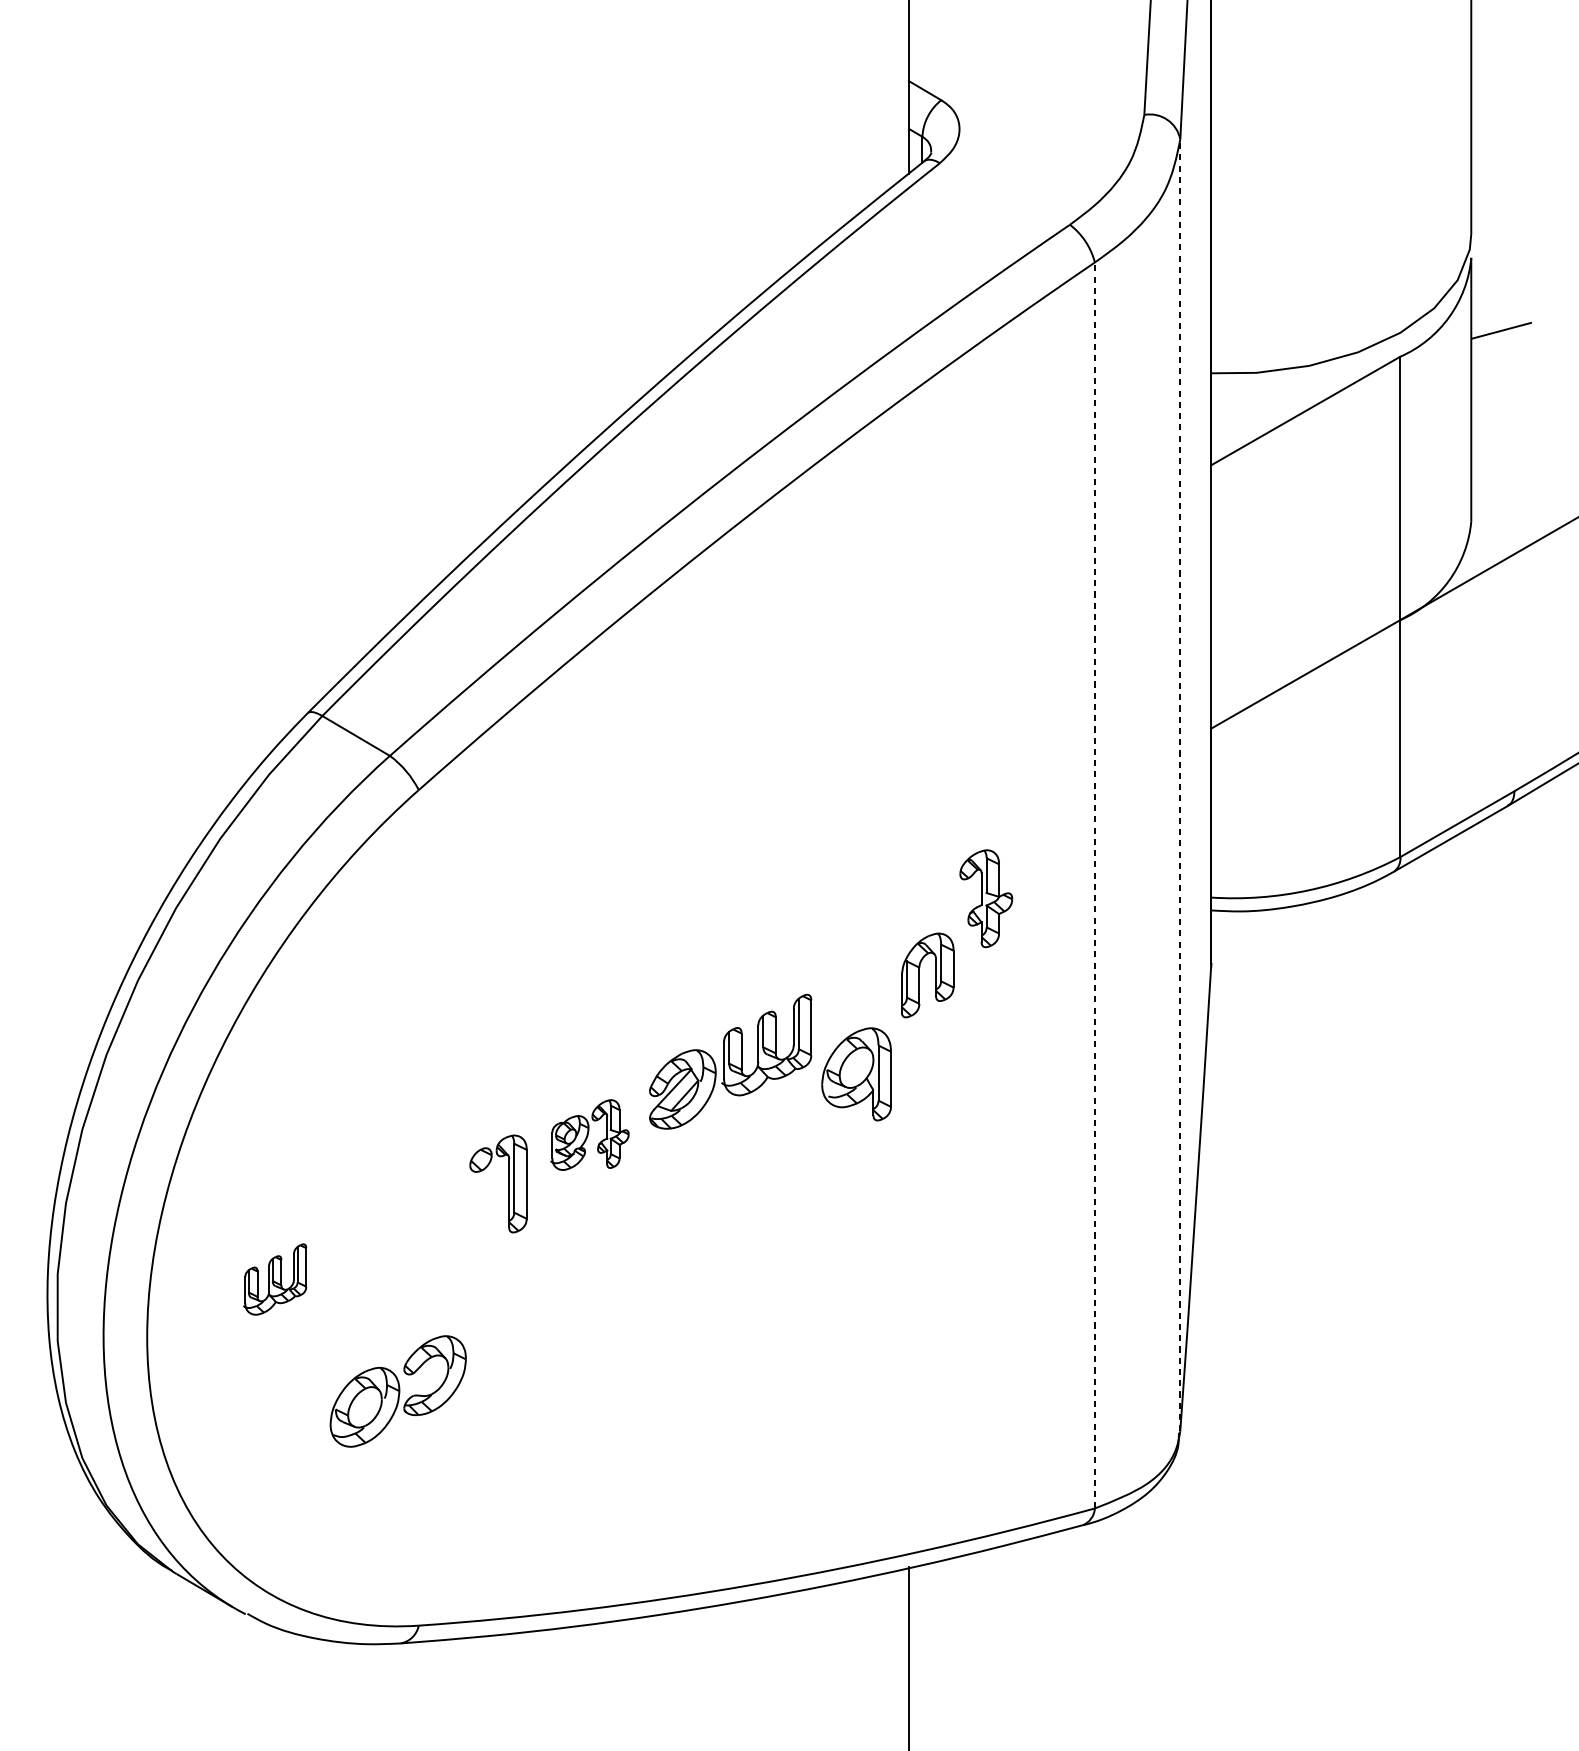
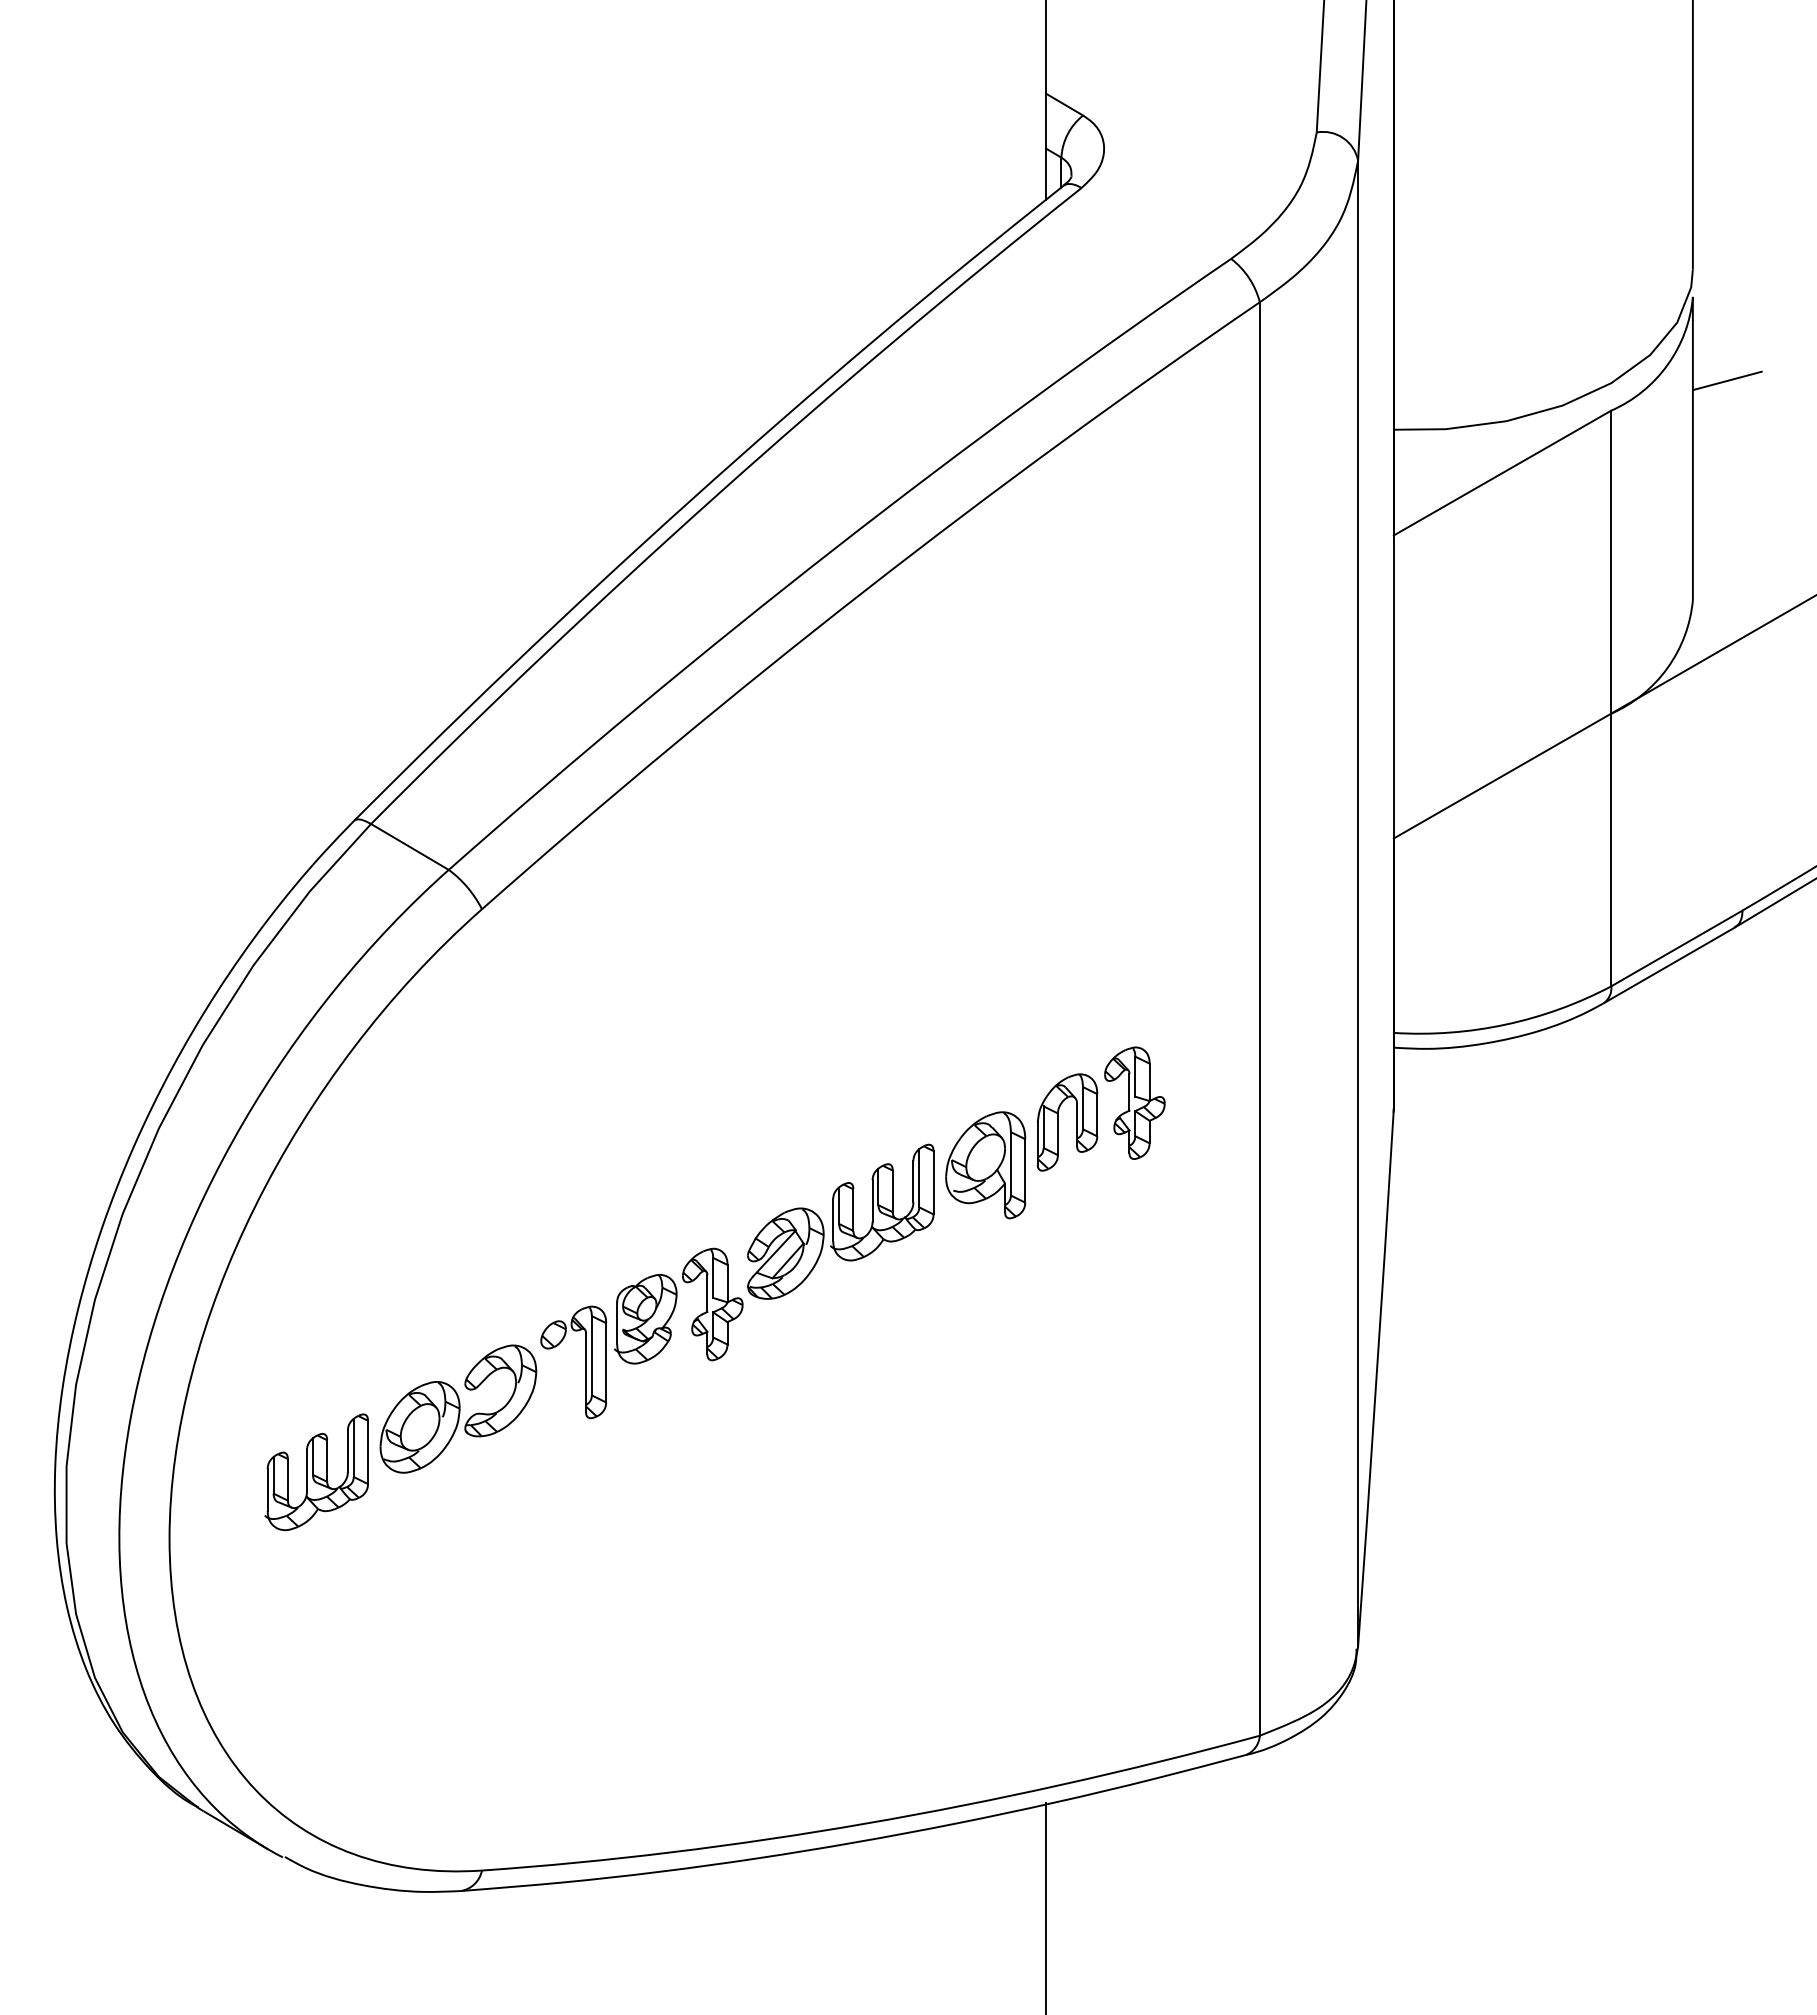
line: (1180, 785) -> (1358, 903), dashed -> solid
line: (1094, 885) -> (1259, 1018), dashed -> solid
part: (985, 898) -> (1134, 1102), moved
part: (856, 1074) -> (985, 1165), moved
part: (589, 1134) -> (678, 1305), size x1.43
part: (274, 1279) -> (316, 1472), size x1.43
part: (398, 1390) -> (458, 1408), moved

